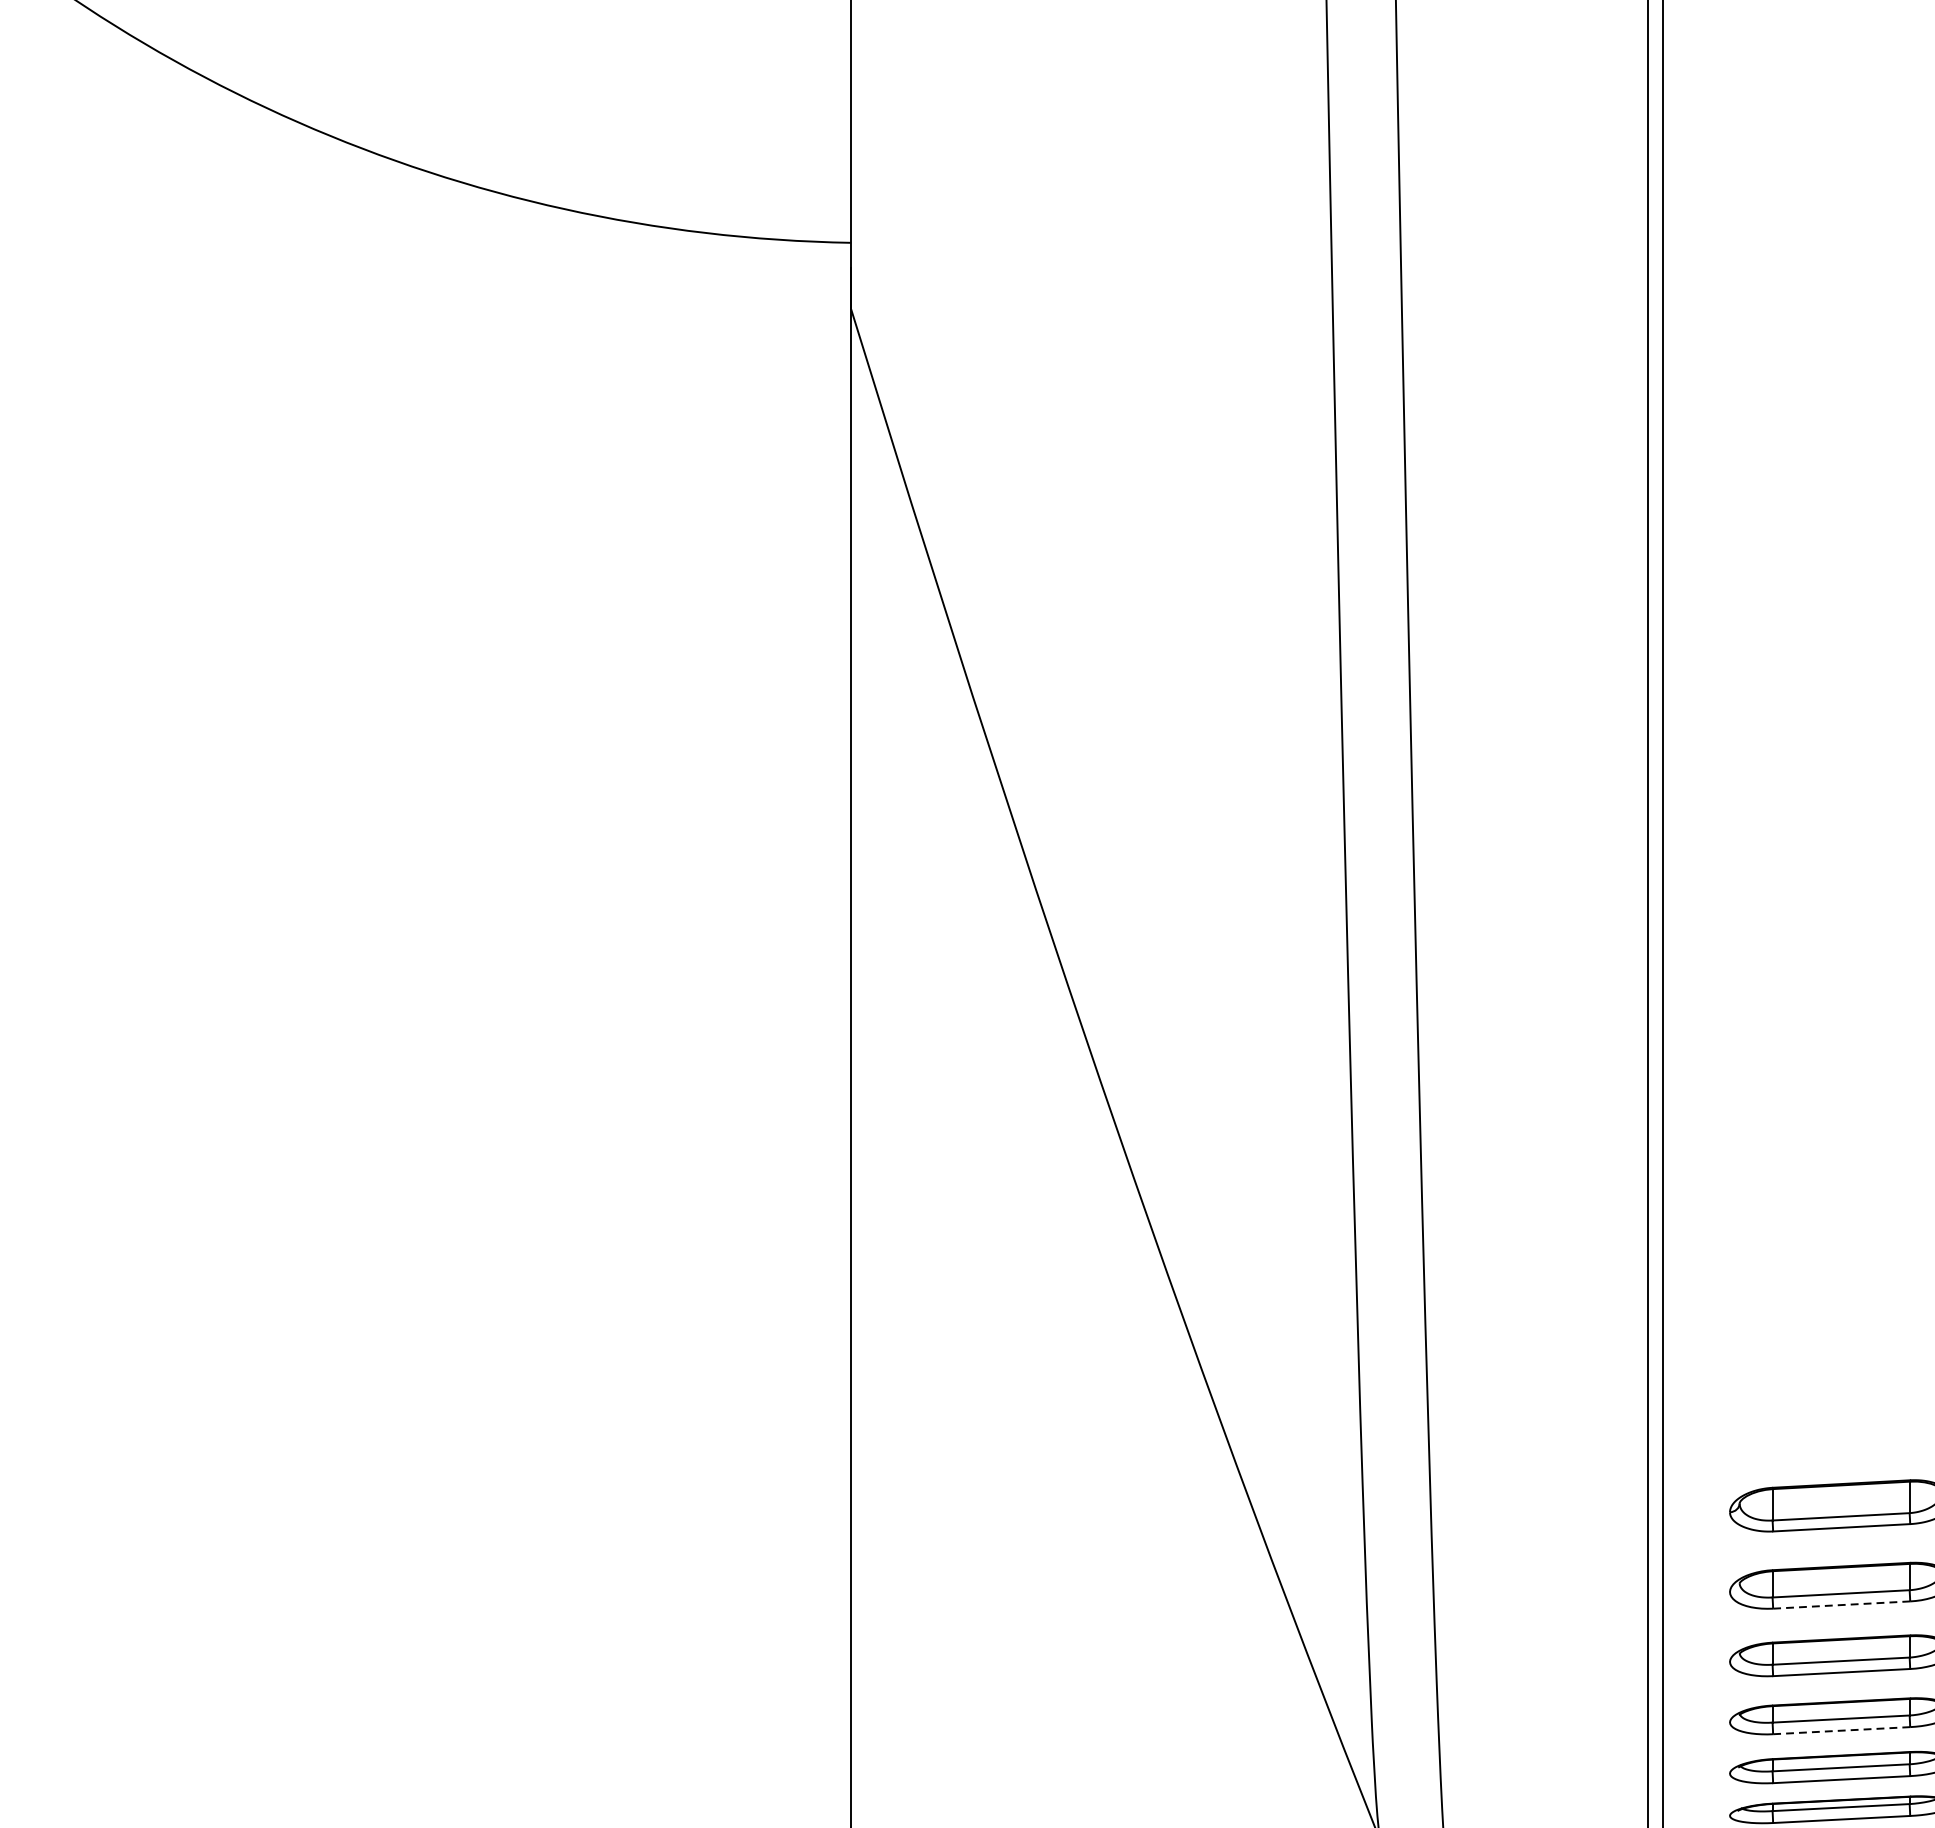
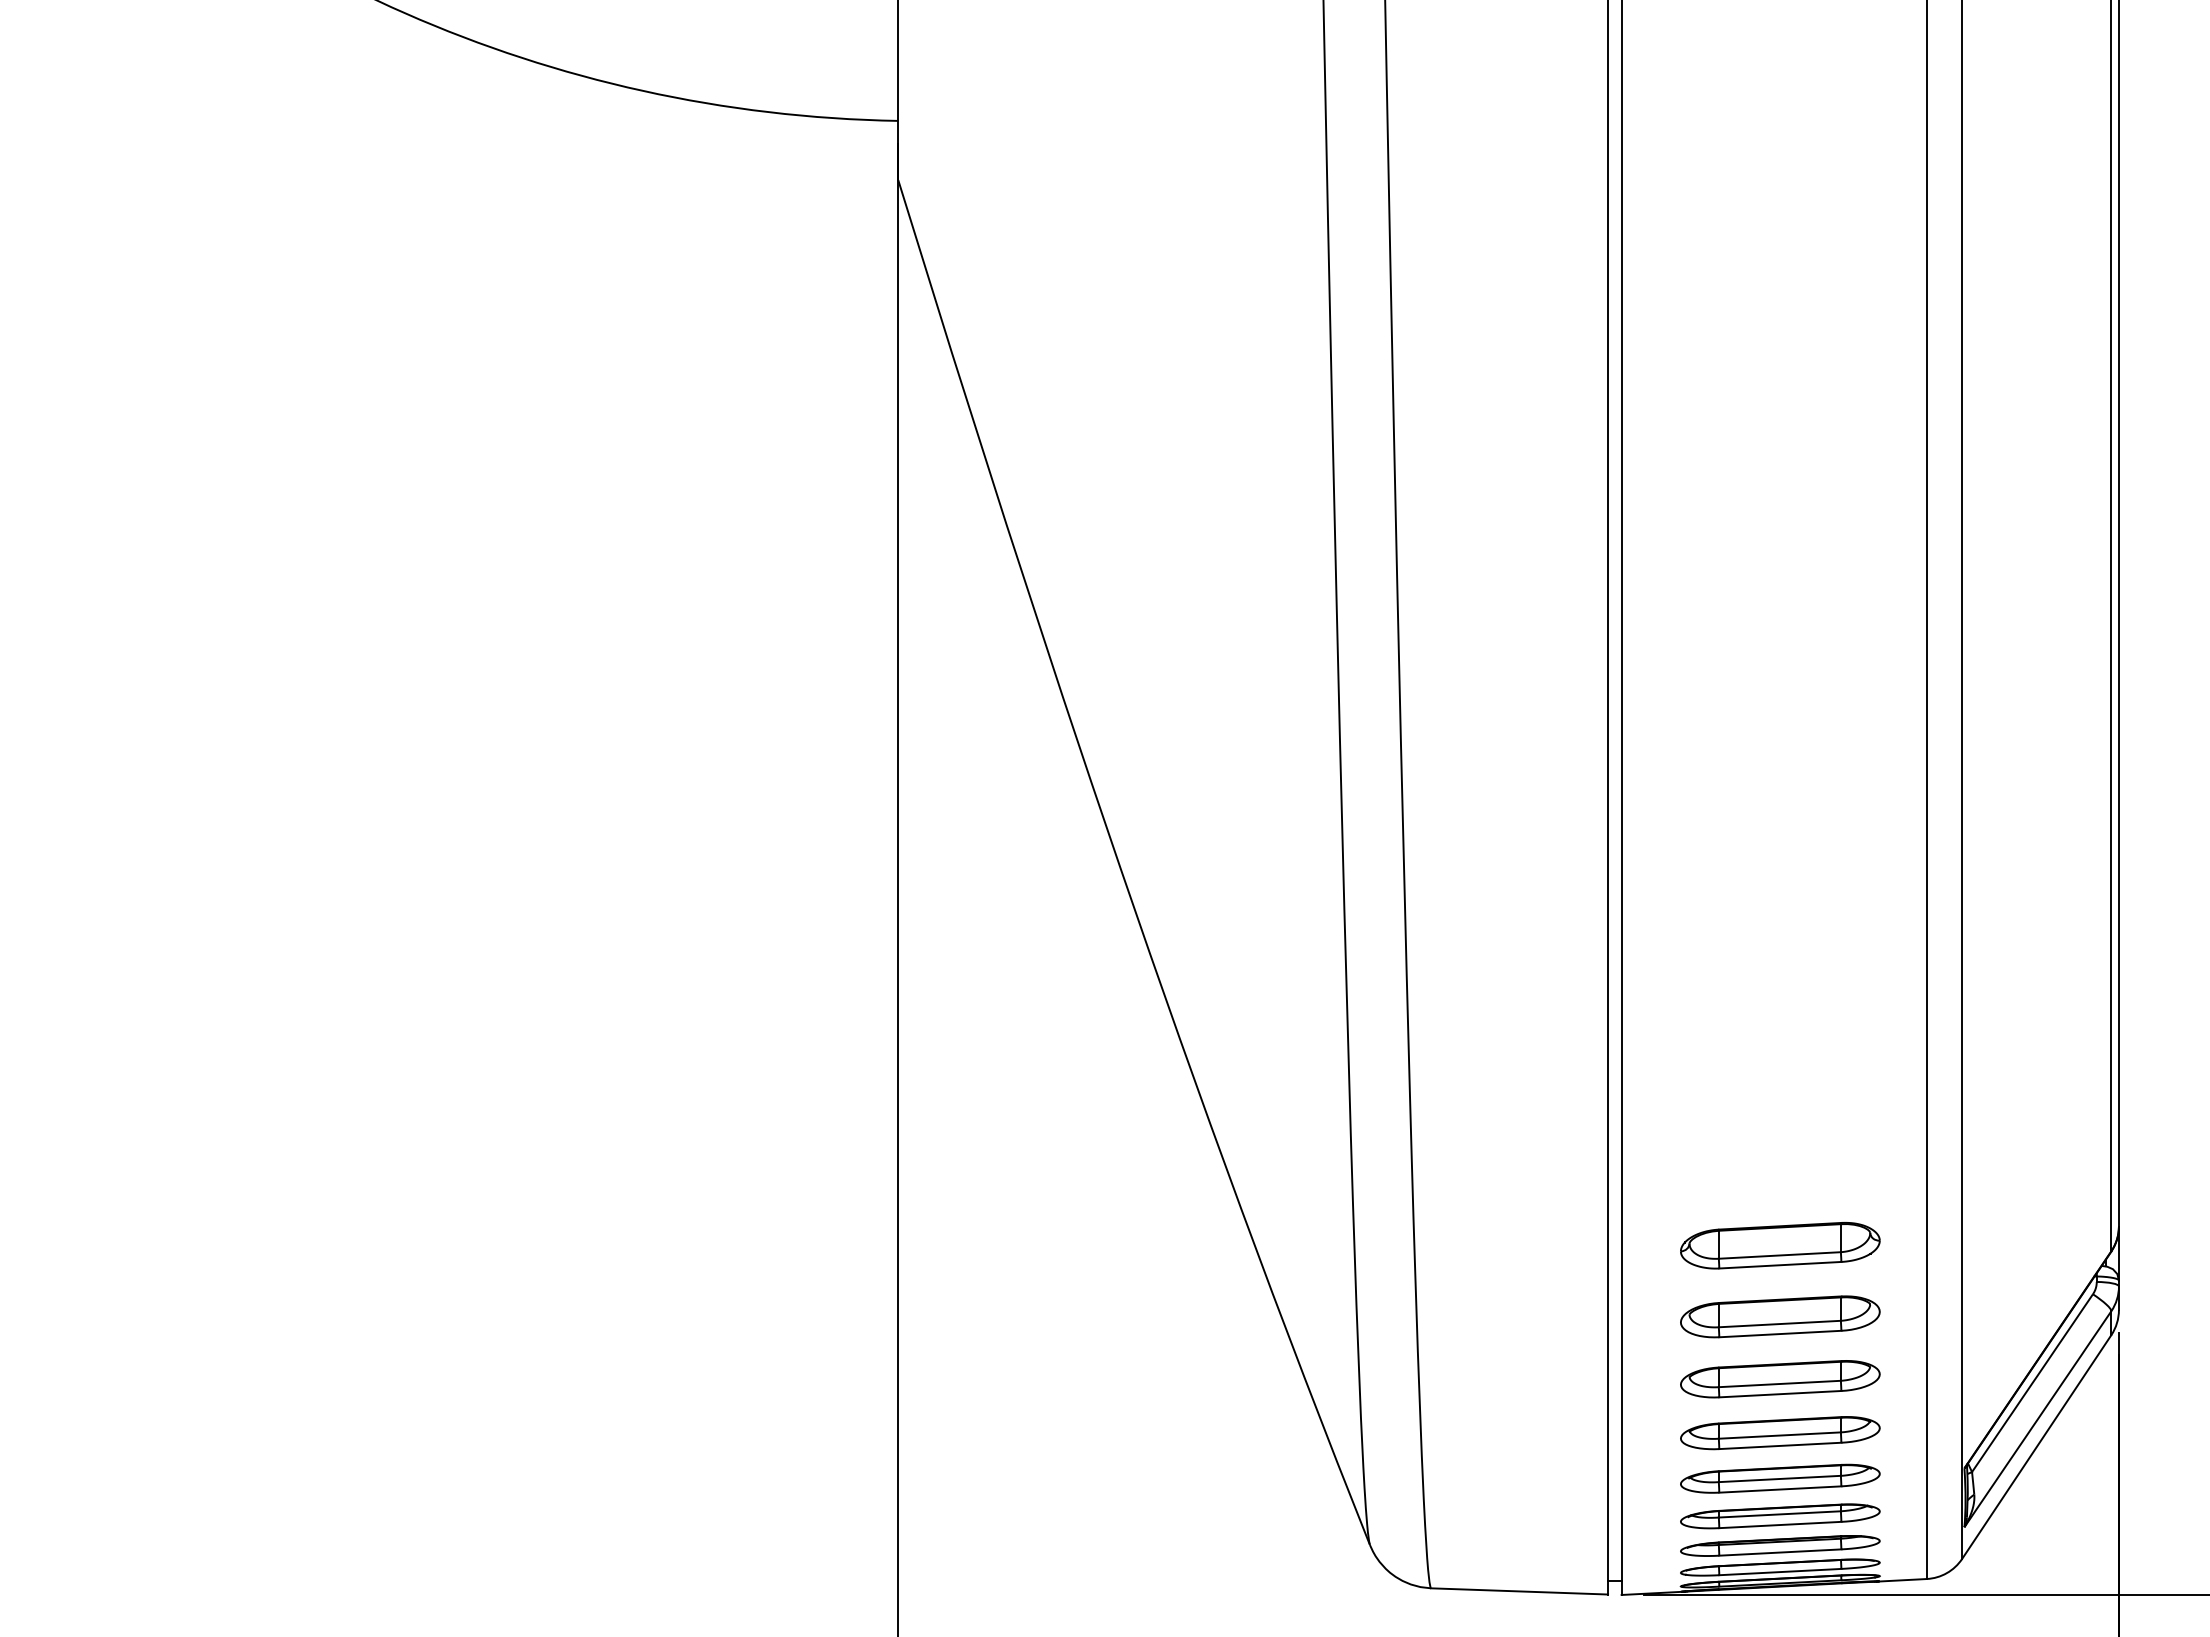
line: (1840, 1605) -> (1779, 1334), dashed -> solid
line: (1840, 1730) -> (1779, 1445), dashed -> solid

